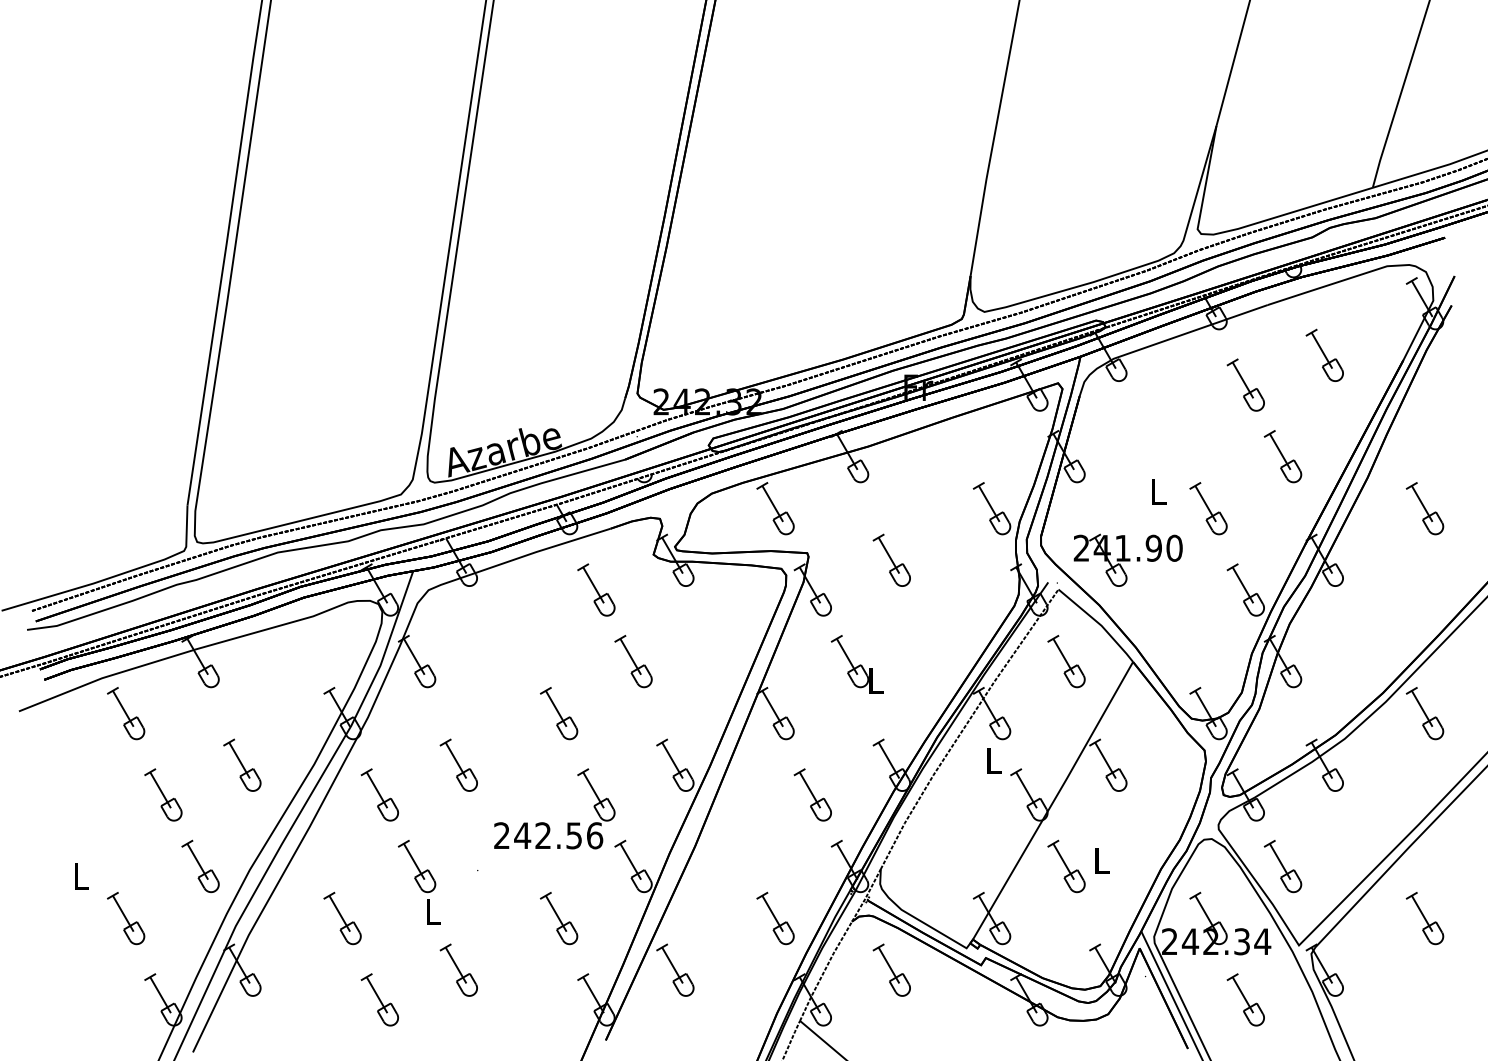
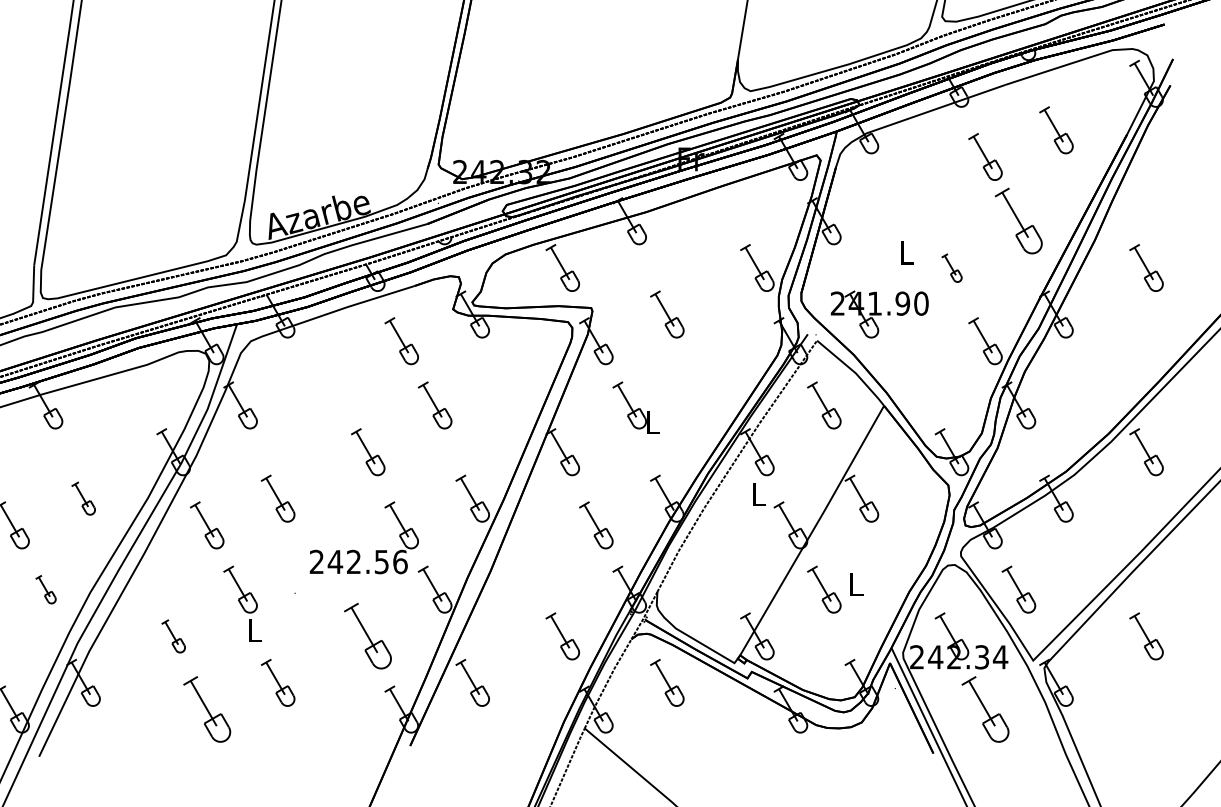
part: (1282, 456) -> (1018, 221), size x1.4
part: (1208, 508) -> (951, 267), size x0.6
part: (242, 764) -> (83, 497), size x0.7
part: (200, 866) -> (45, 589), size x0.6
part: (342, 918) -> (173, 636), size x0.7
part: (559, 918) -> (368, 636), size x1.4
part: (379, 999) -> (206, 709), size x1.4
part: (1245, 999) -> (985, 709), size x1.4

